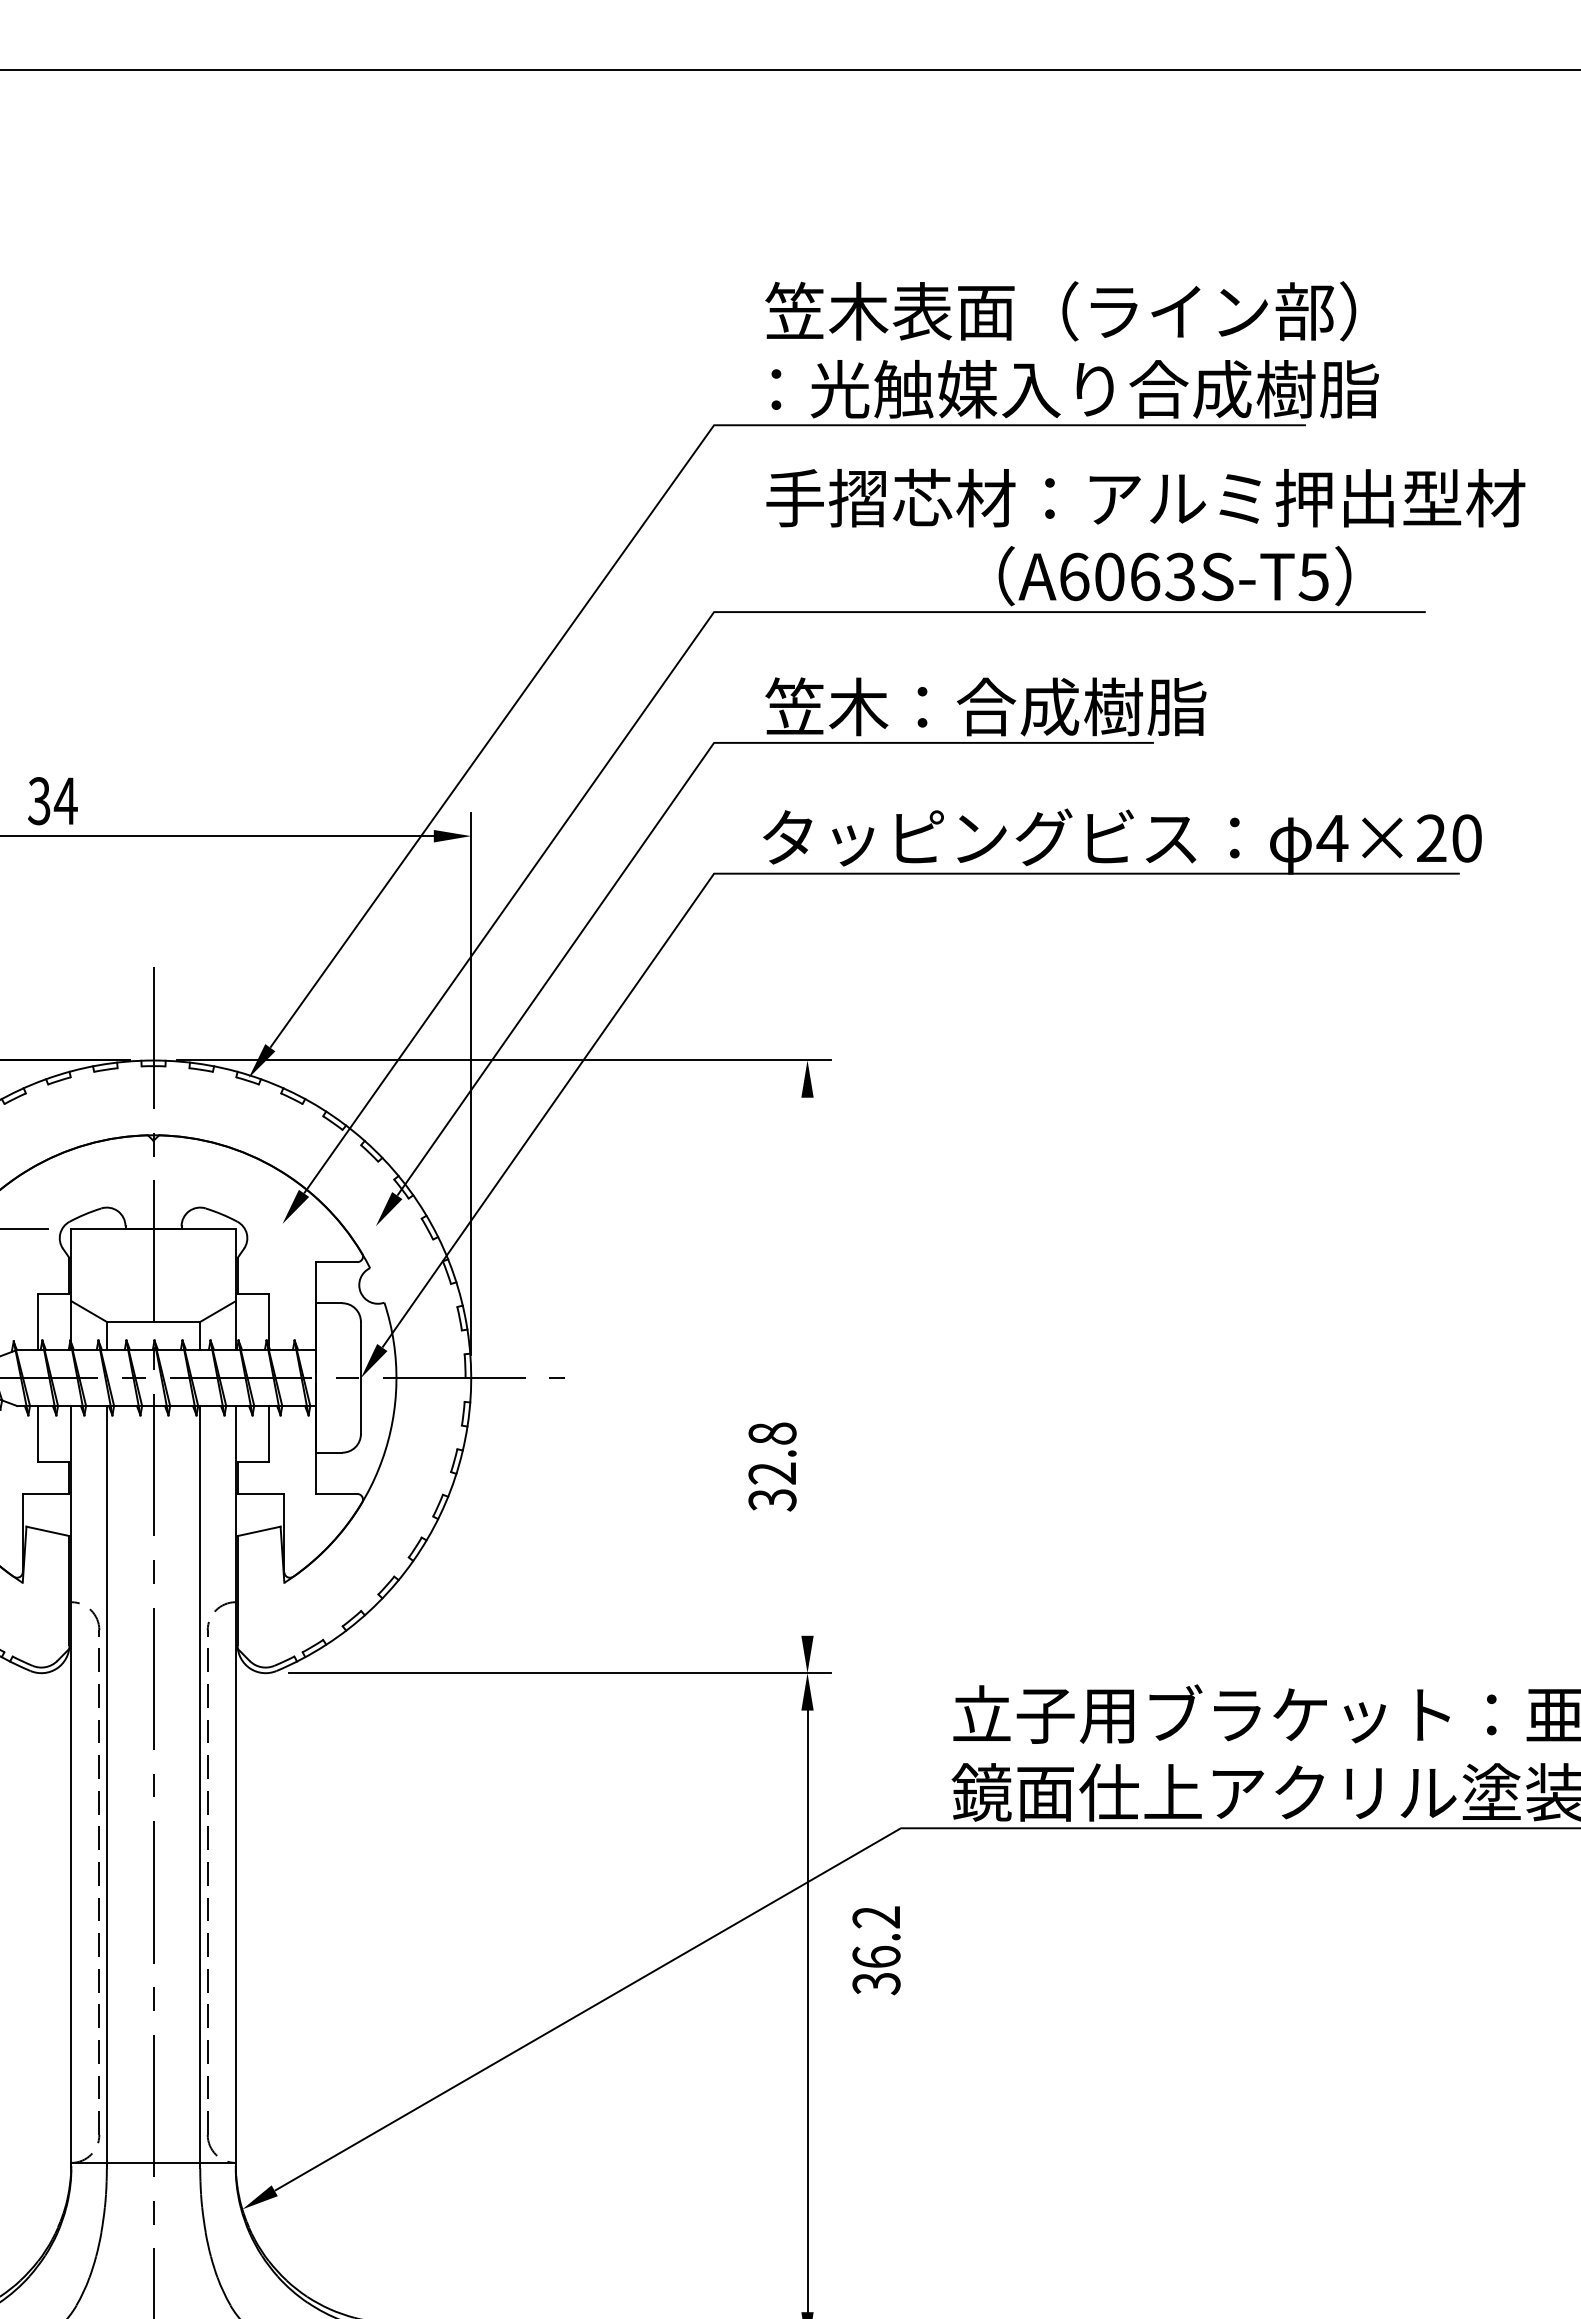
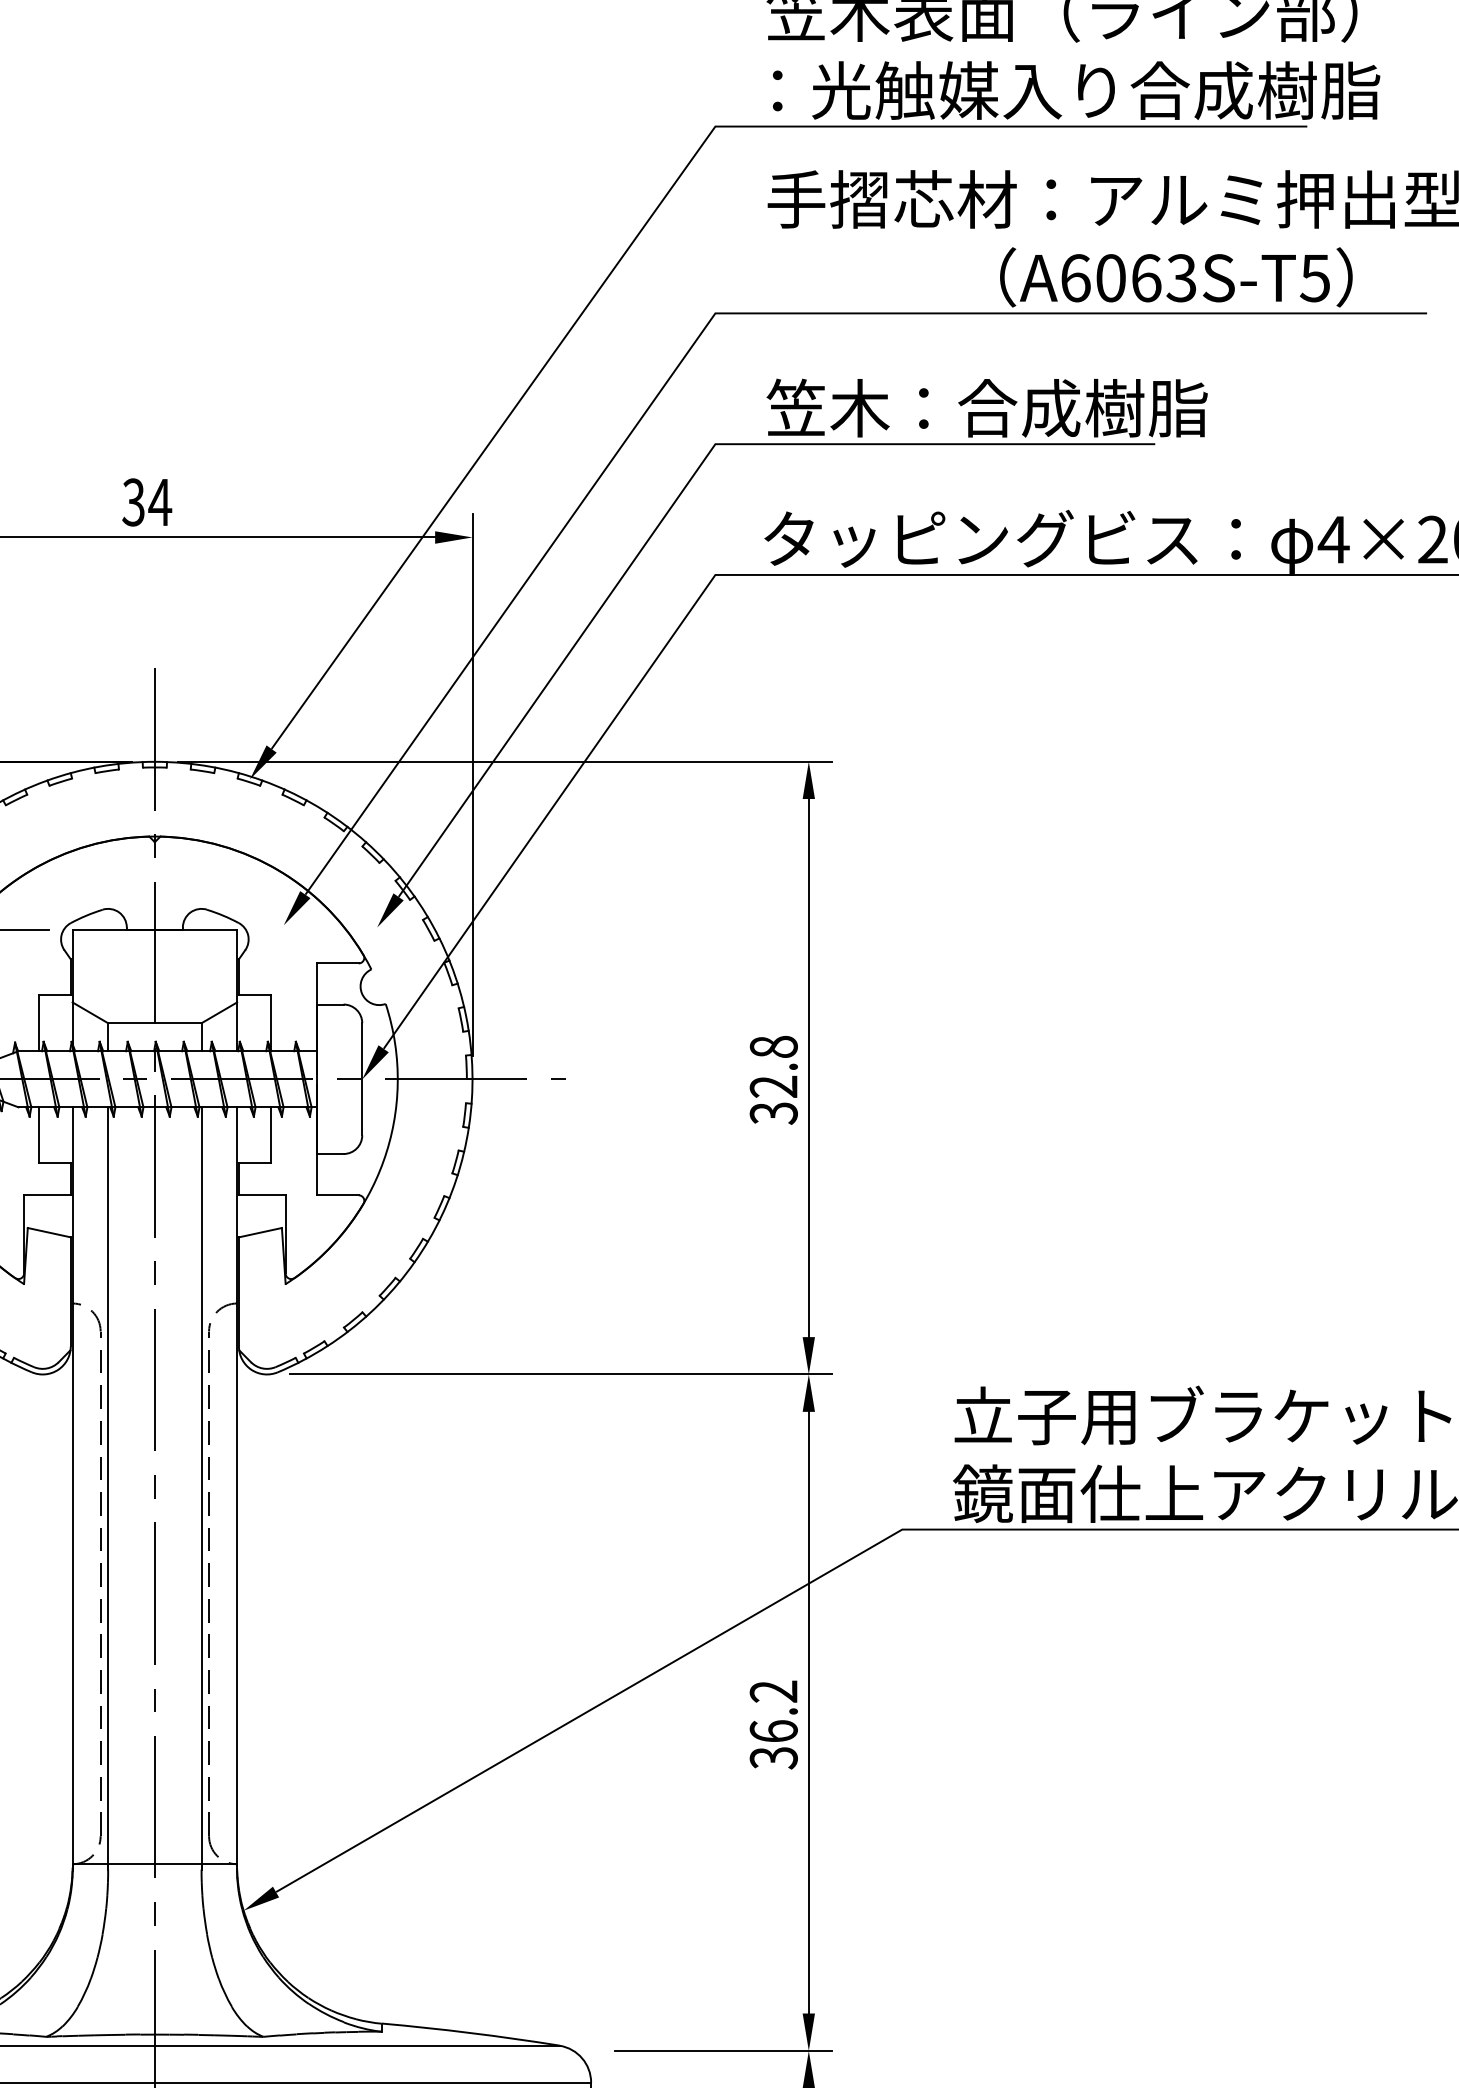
text: (52, 801) -> (146, 502), moved
line: (807, 1366) -> (808, 1067), added
text: (772, 1466) -> (773, 1079), moved
text: (876, 1950) -> (773, 1724), moved

